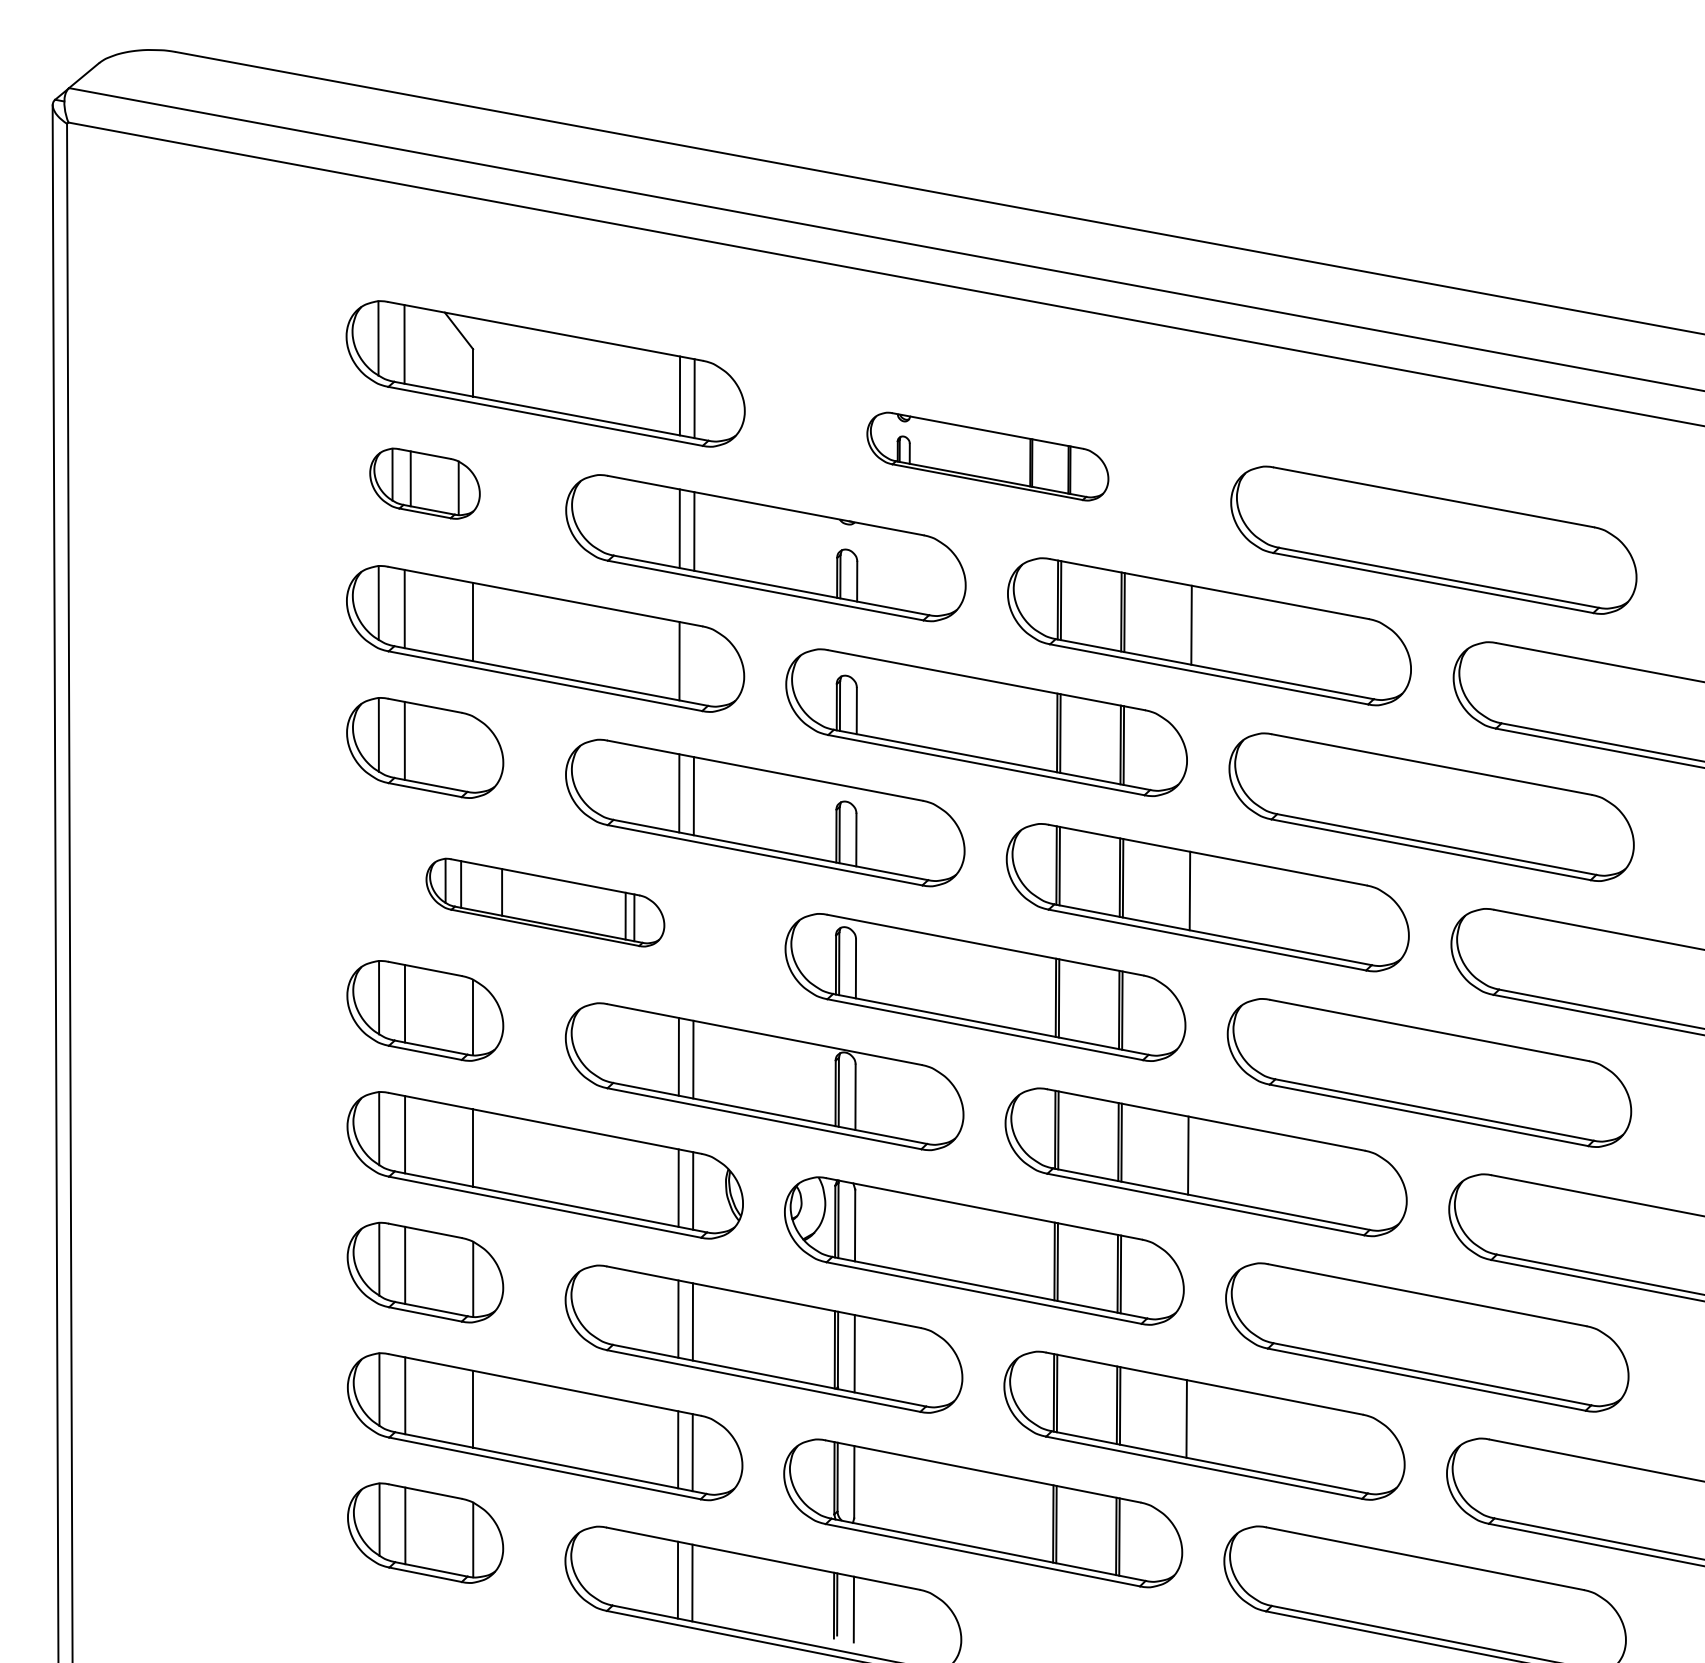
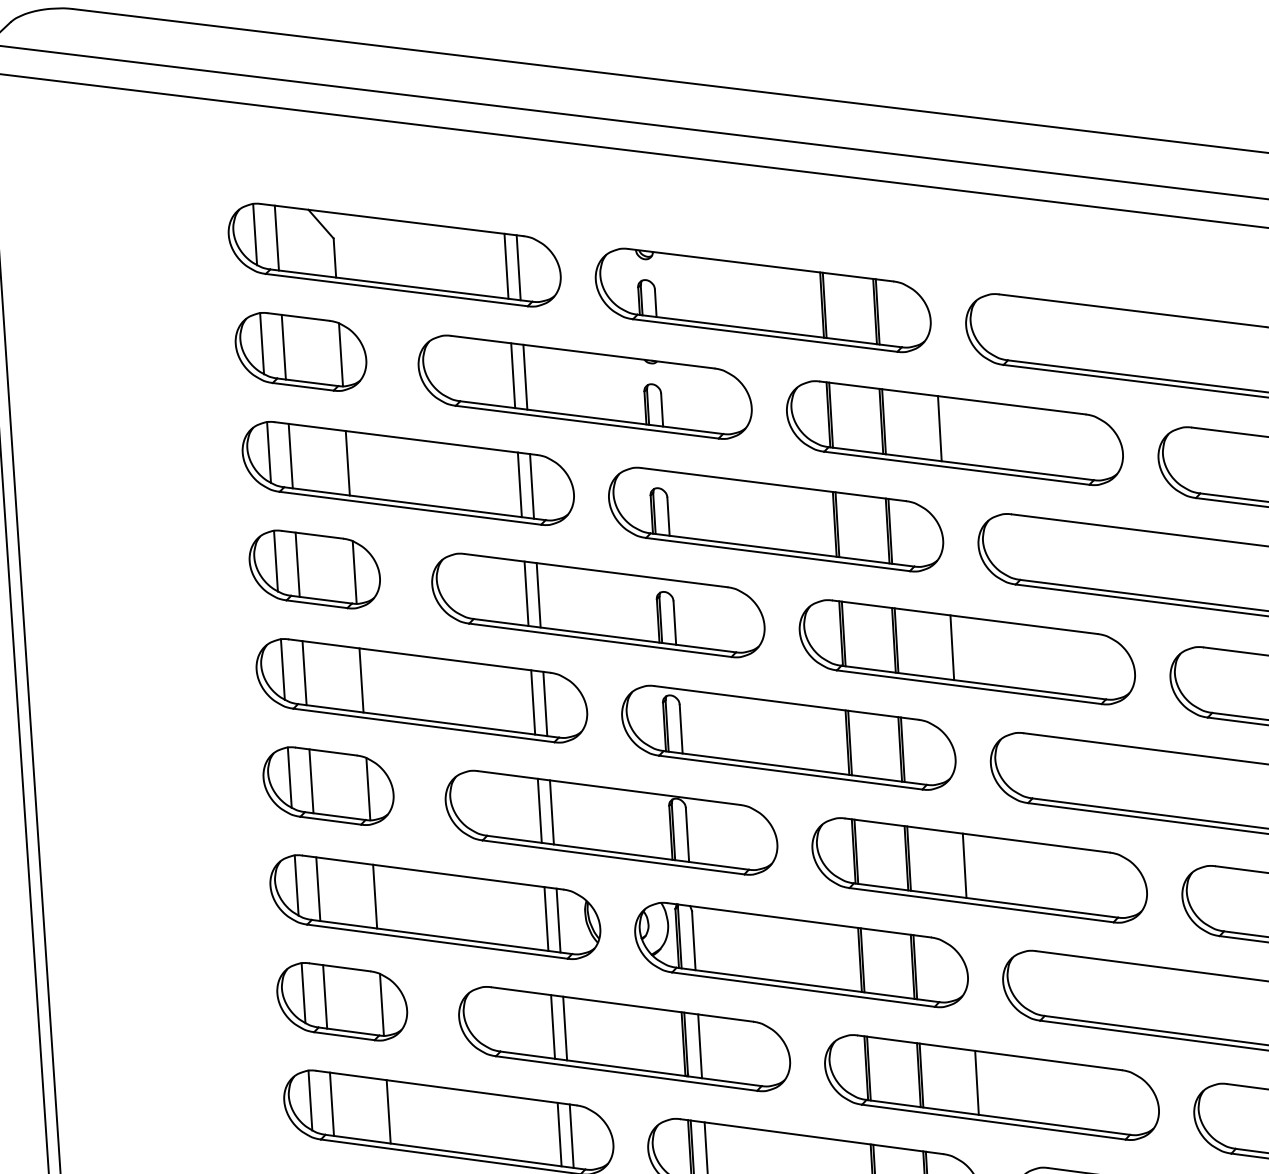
part: (987, 456) -> (762, 300), size x1.67
part: (424, 483) -> (300, 351), size x1.43
line: (694, 663) -> (532, 485), added
line: (473, 754) -> (354, 572), added
part: (545, 902) -> (421, 690), size x1.67

